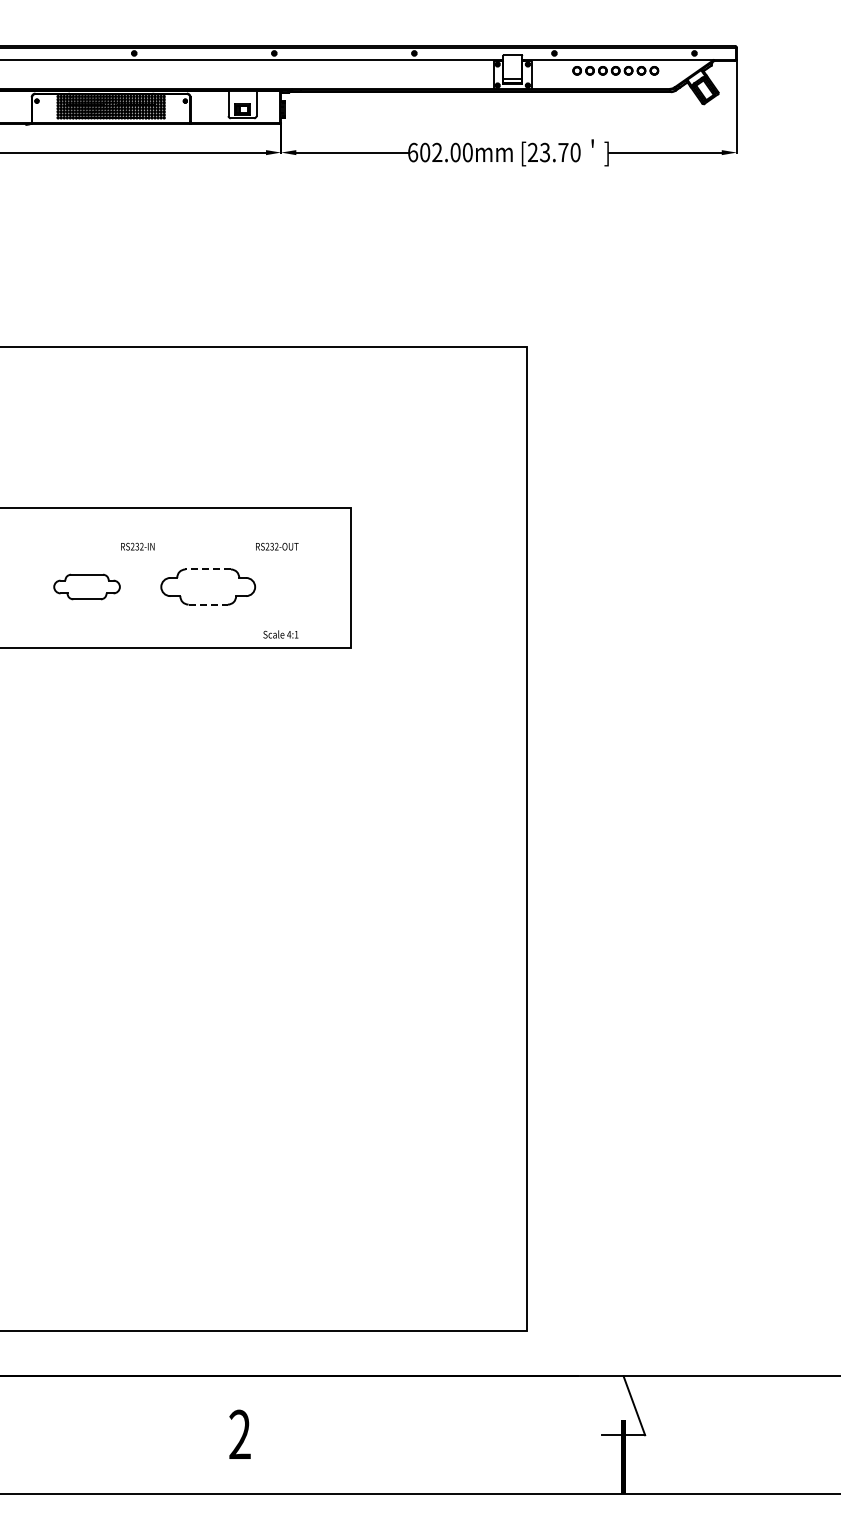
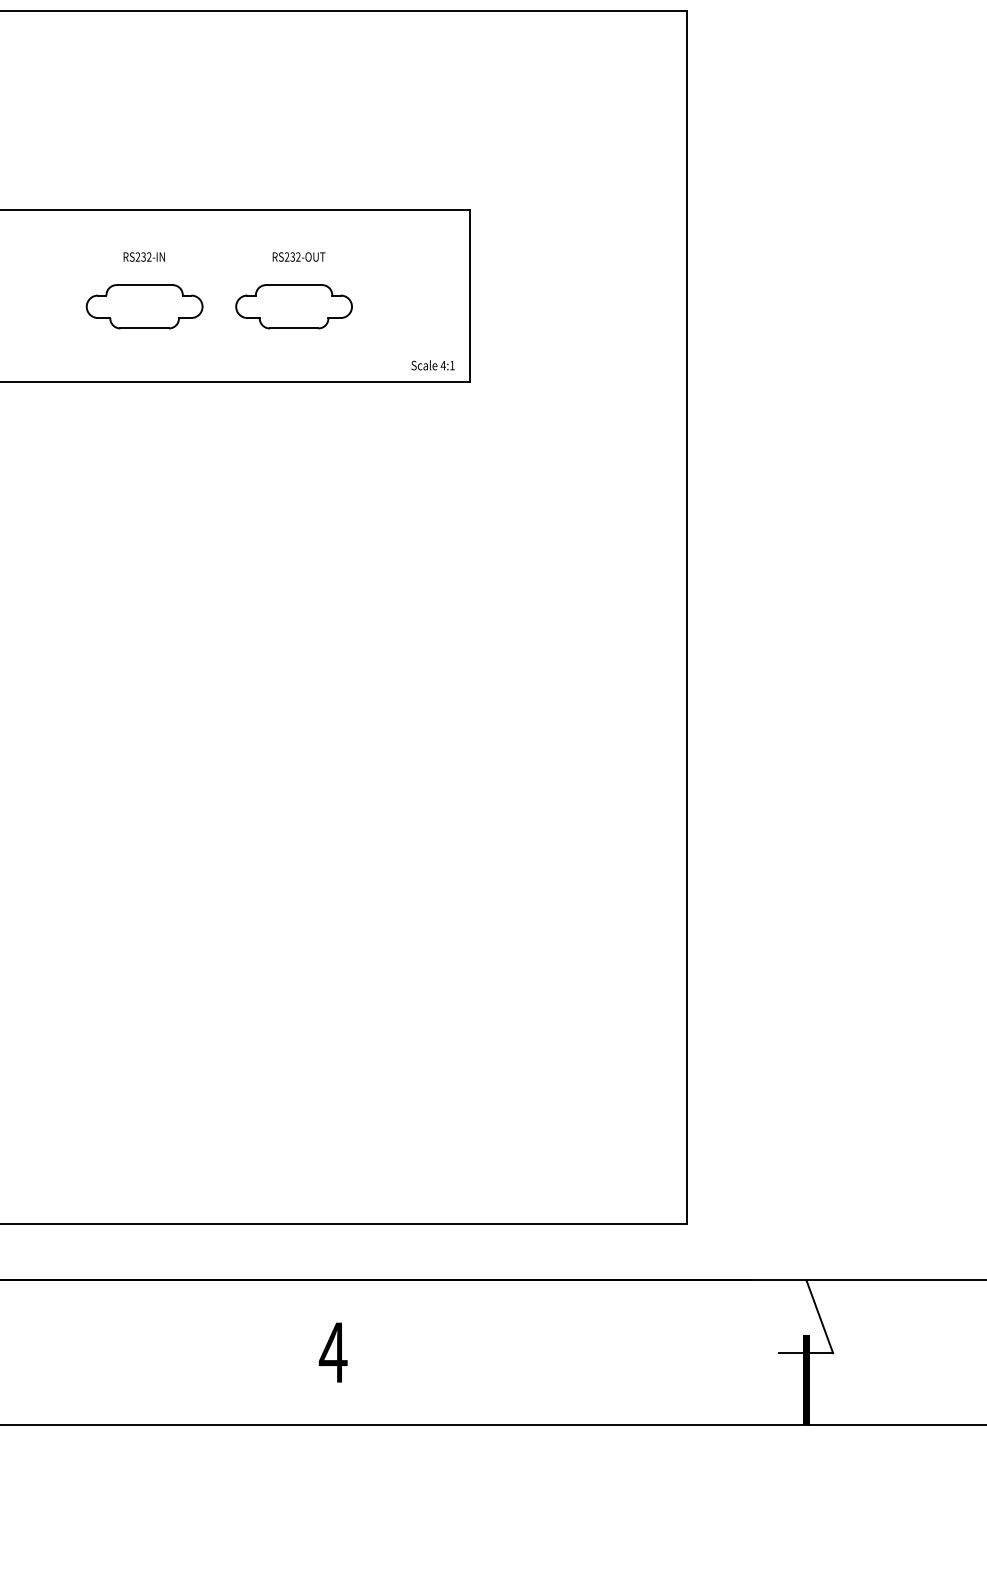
text: (137, 546) -> (143, 256), moved
text: (277, 546) -> (299, 256), moved
line: (208, 569) -> (294, 285), dashed -> solid
part: (86, 586) -> (143, 306), size x1.43
line: (208, 604) -> (294, 328), dashed -> solid
text: (280, 634) -> (432, 365), moved
text: (239, 1433) -> (332, 1351), 2 -> 4

